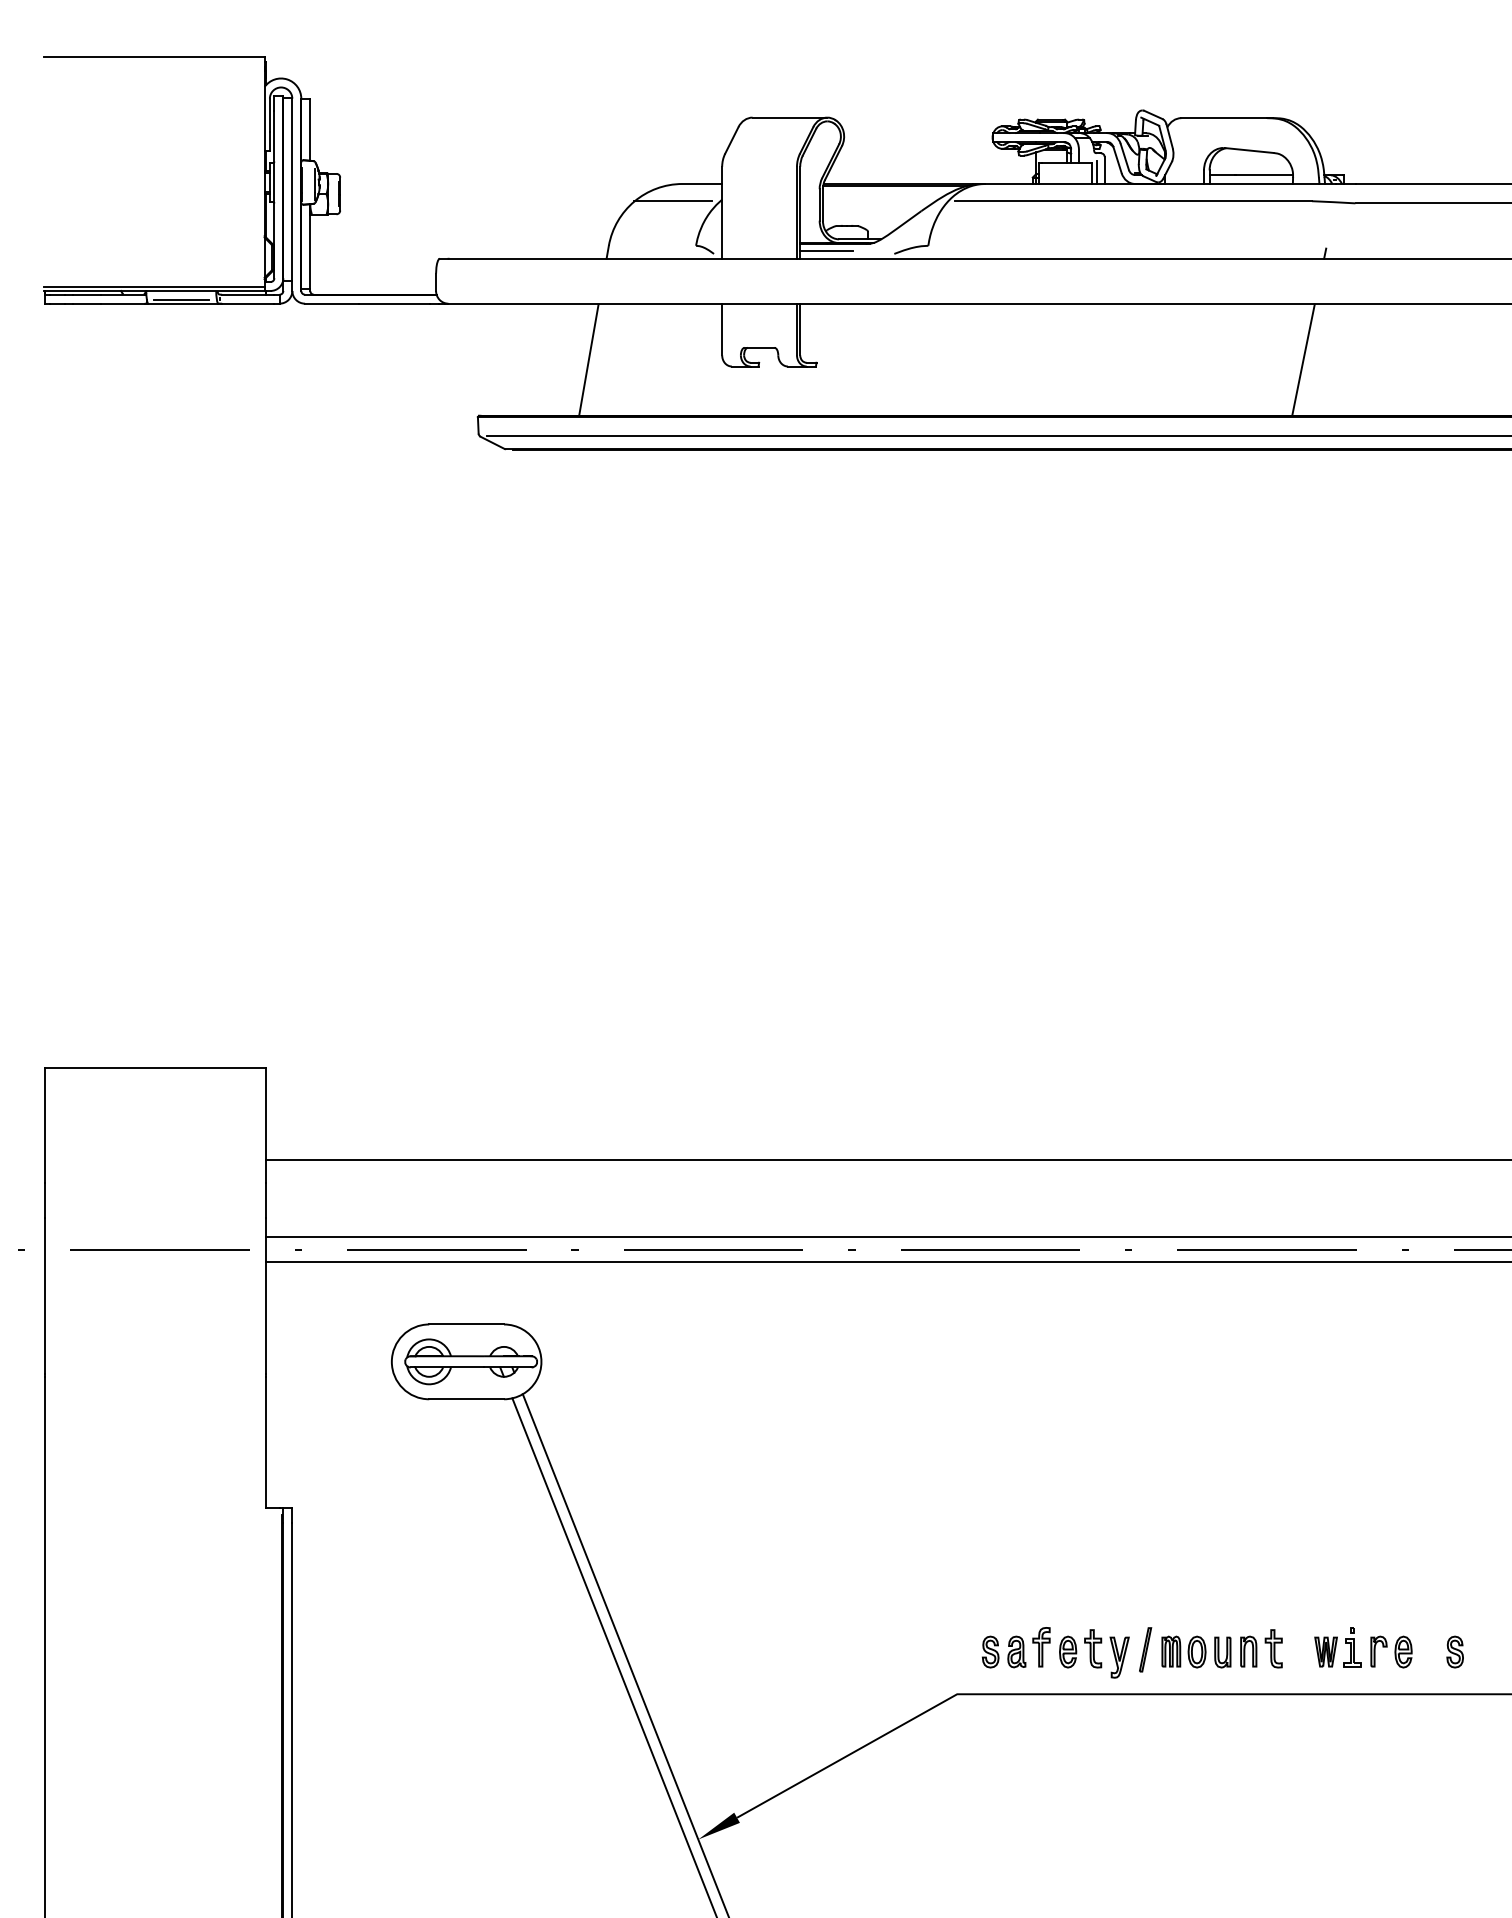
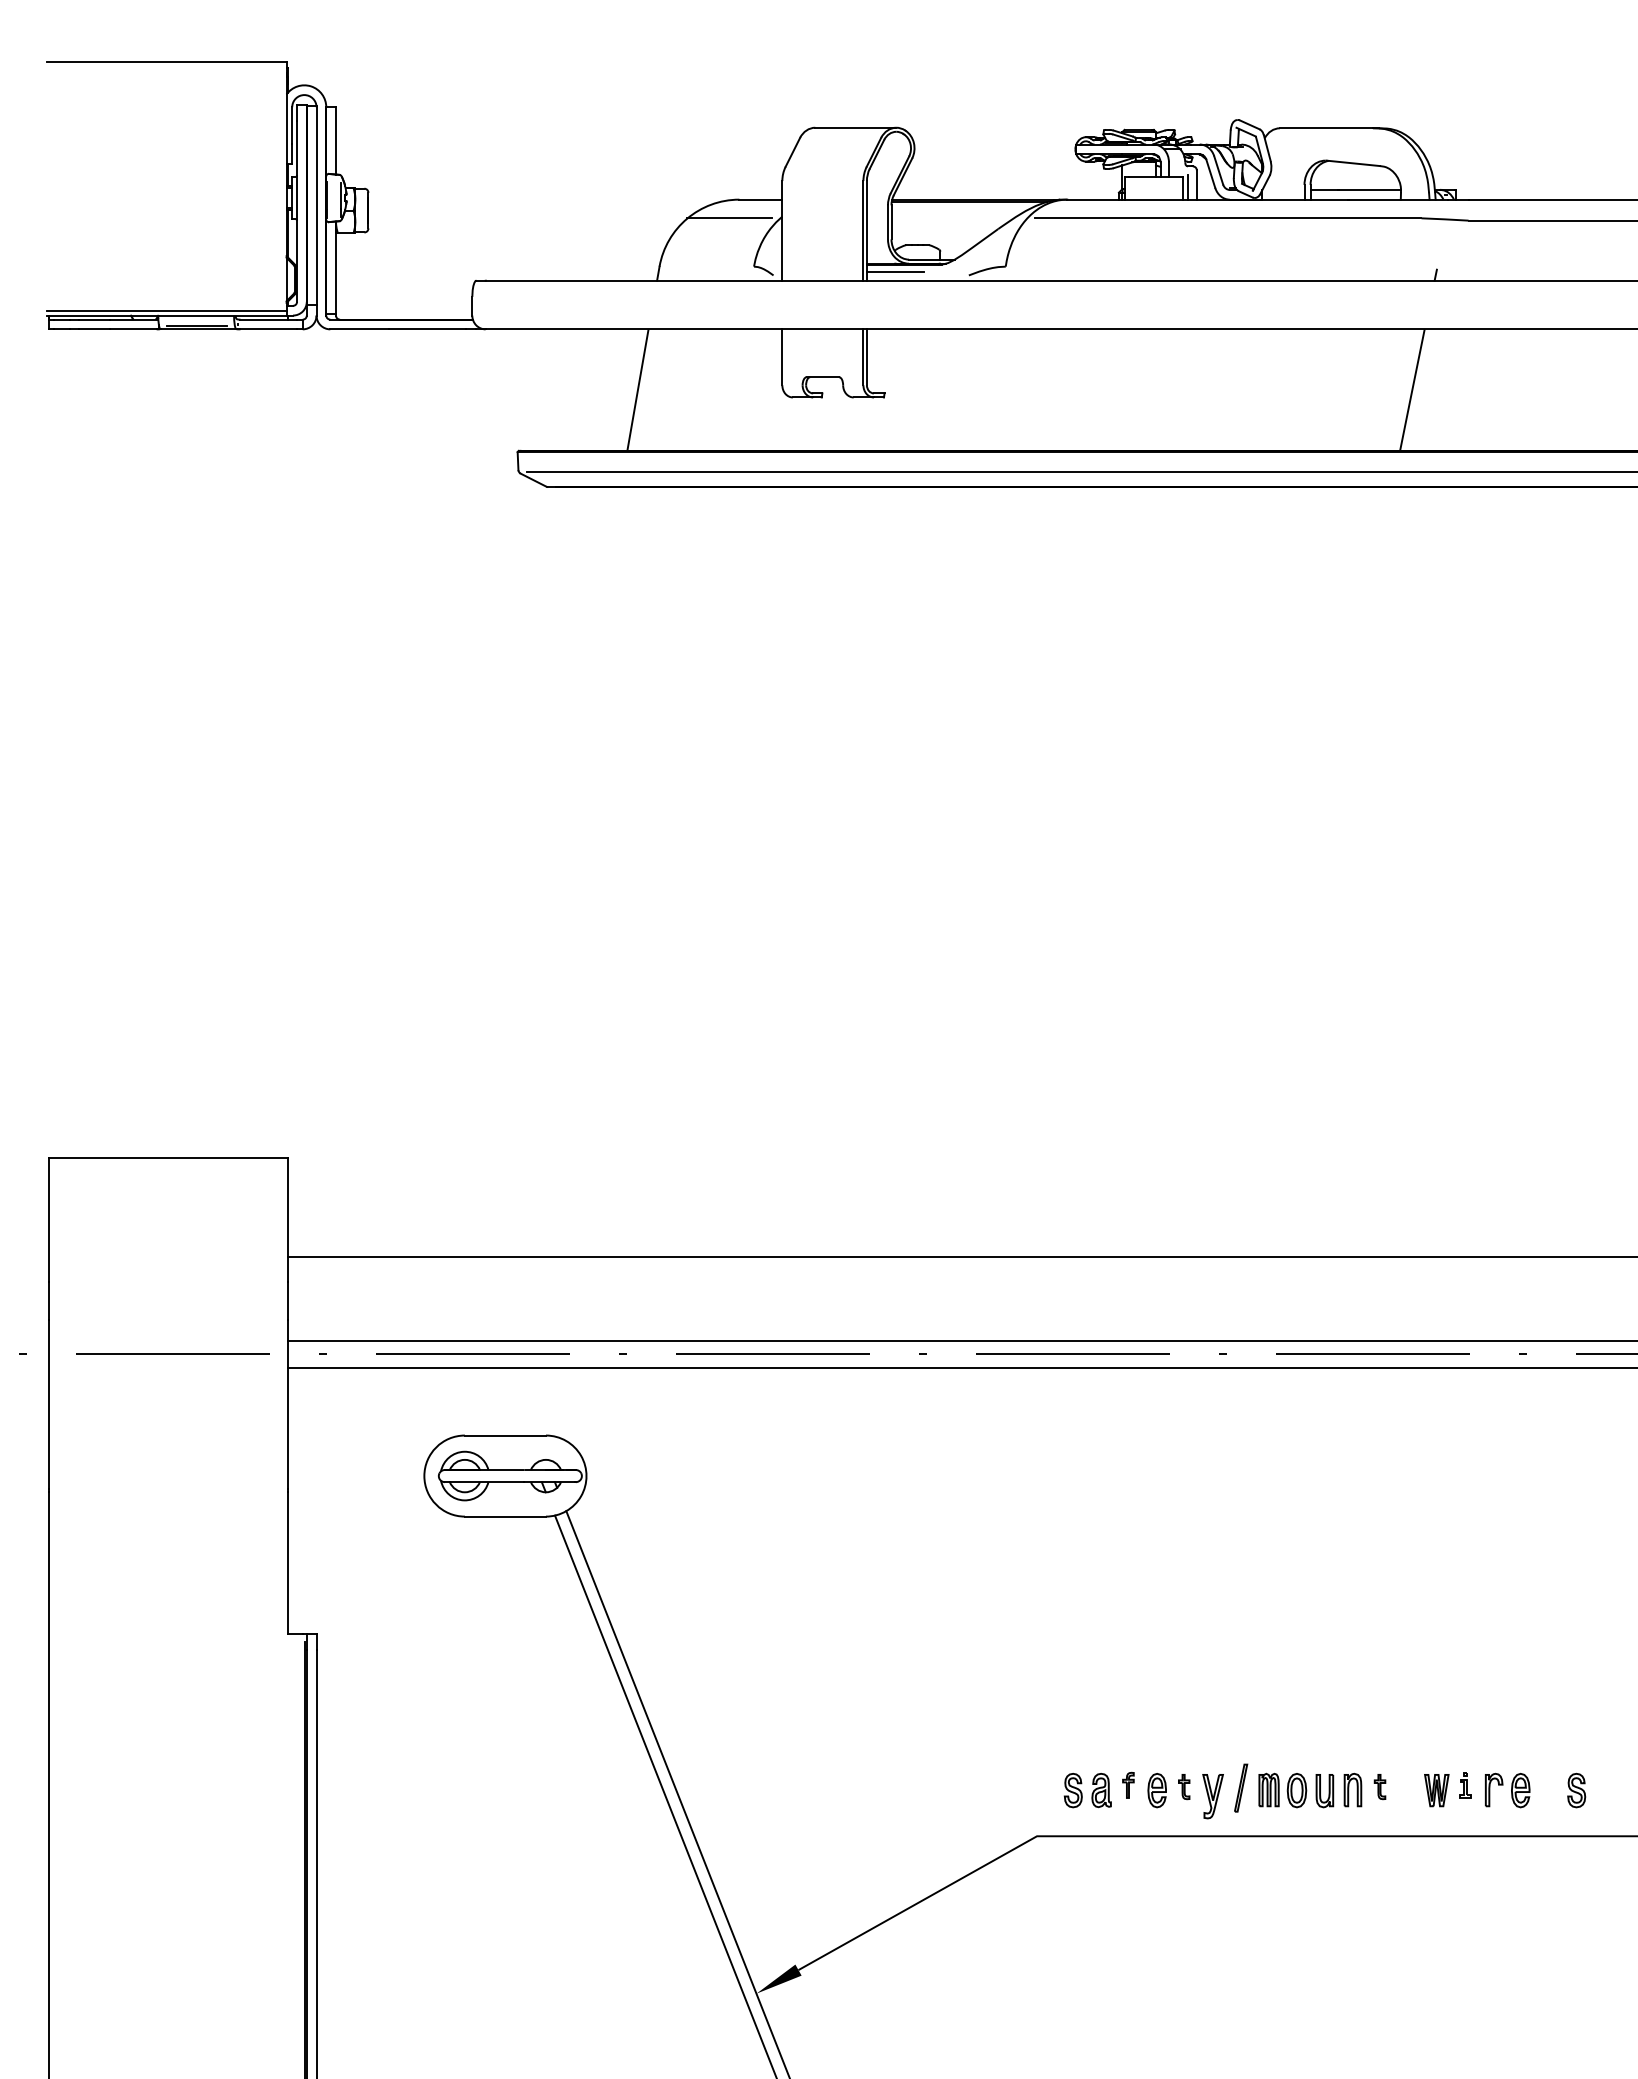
part: (1352, 1646) -> (1465, 1784), size x0.6
part: (1041, 1647) -> (1128, 1785), size x0.6
part: (1092, 1648) -> (1183, 1786), size x0.6
part: (1273, 1648) -> (1379, 1786), size x0.6

